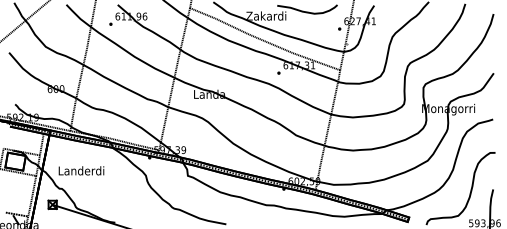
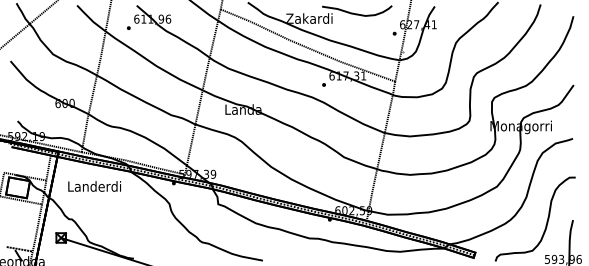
text: (81, 170) -> (94, 186), moved

